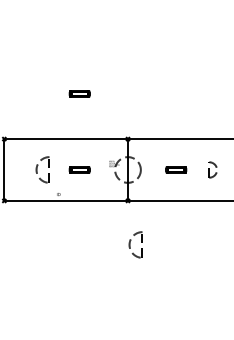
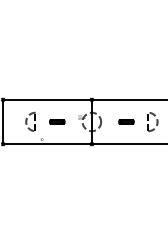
part: (79, 93) -> (57, 67), removed
part: (213, 169) -> (153, 121), size x1.67
part: (135, 244) -> (97, 175), removed

